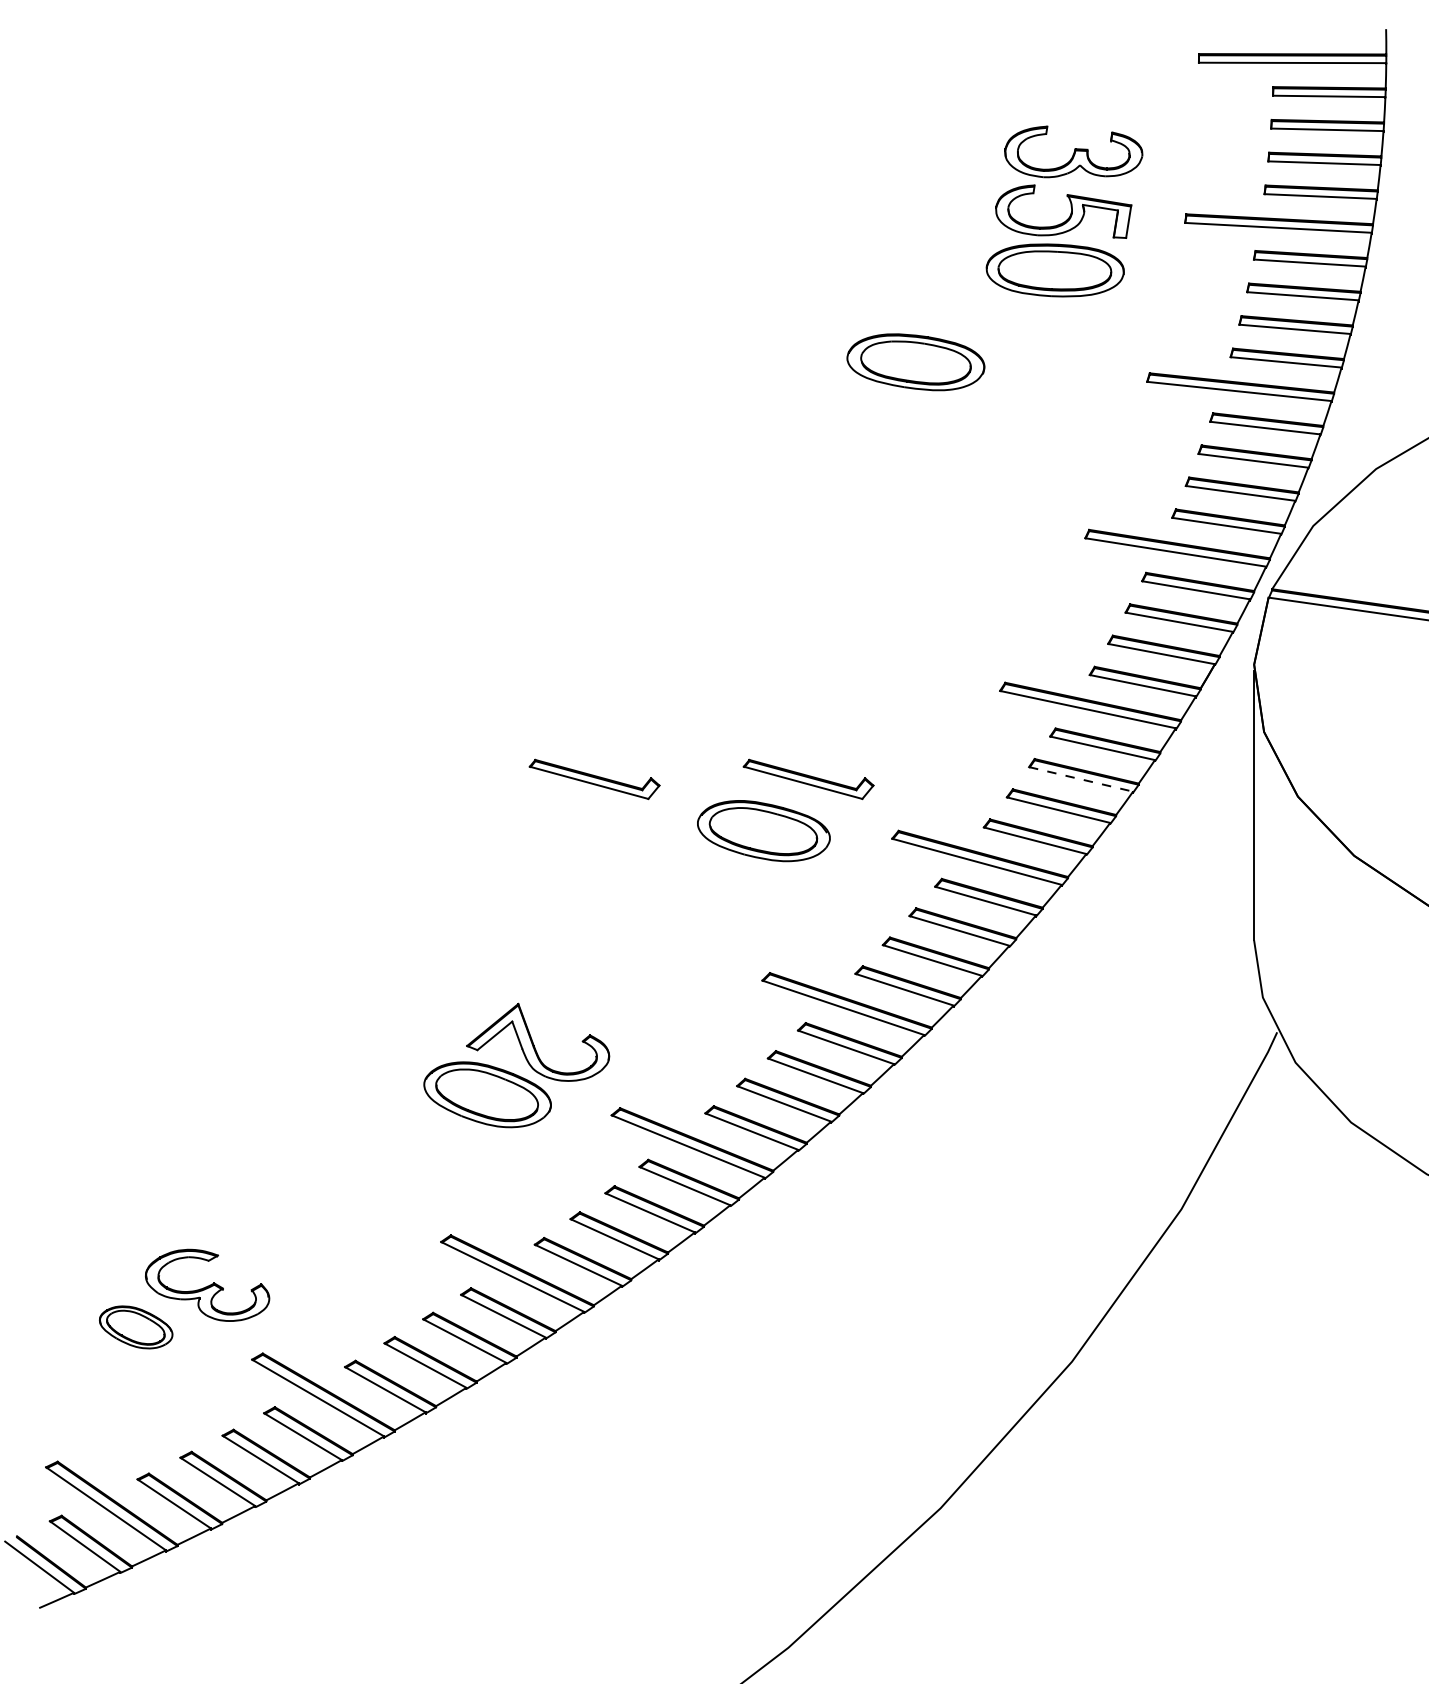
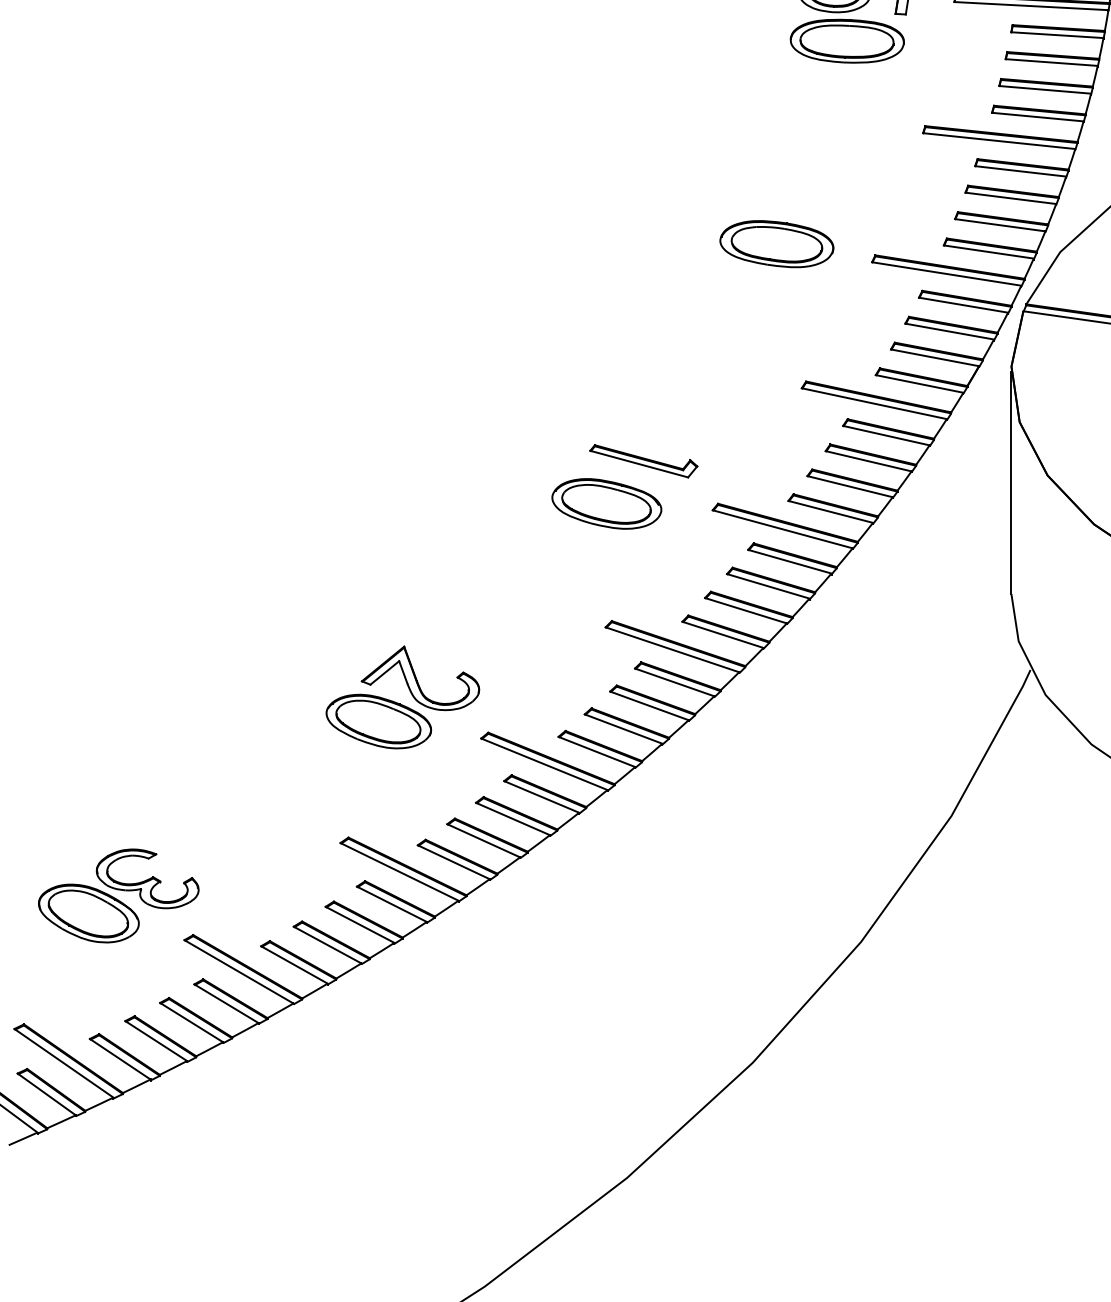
part: (915, 362) -> (776, 244), moved
part: (594, 779) -> (467, 461), removed
line: (1081, 779) -> (868, 461), dashed -> solid
part: (135, 1327) -> (88, 913), size x1.67

